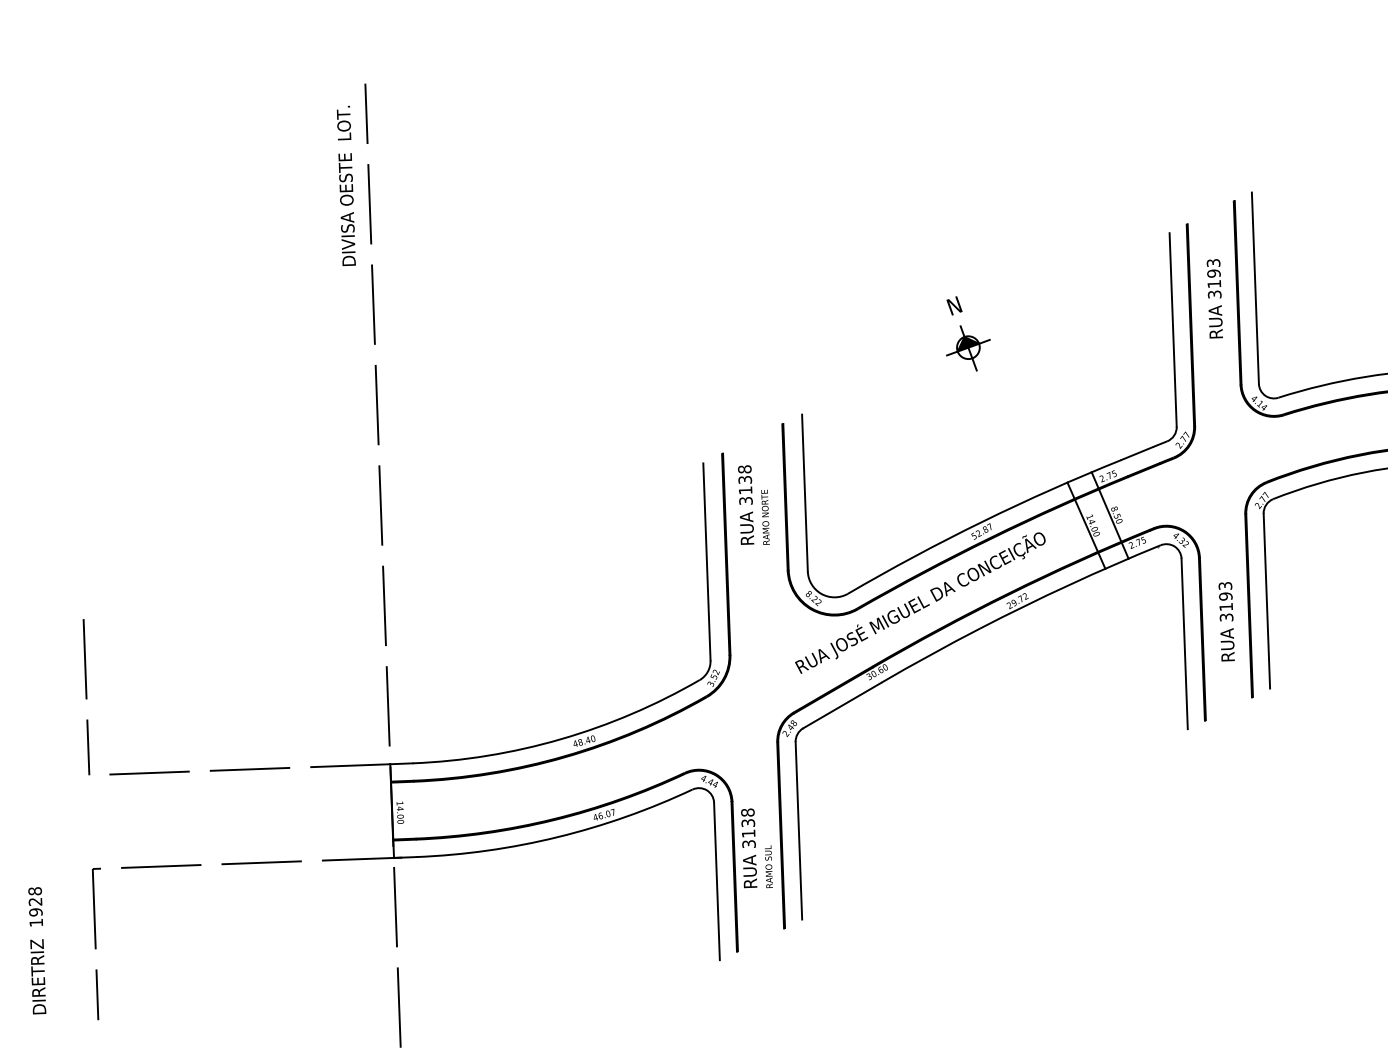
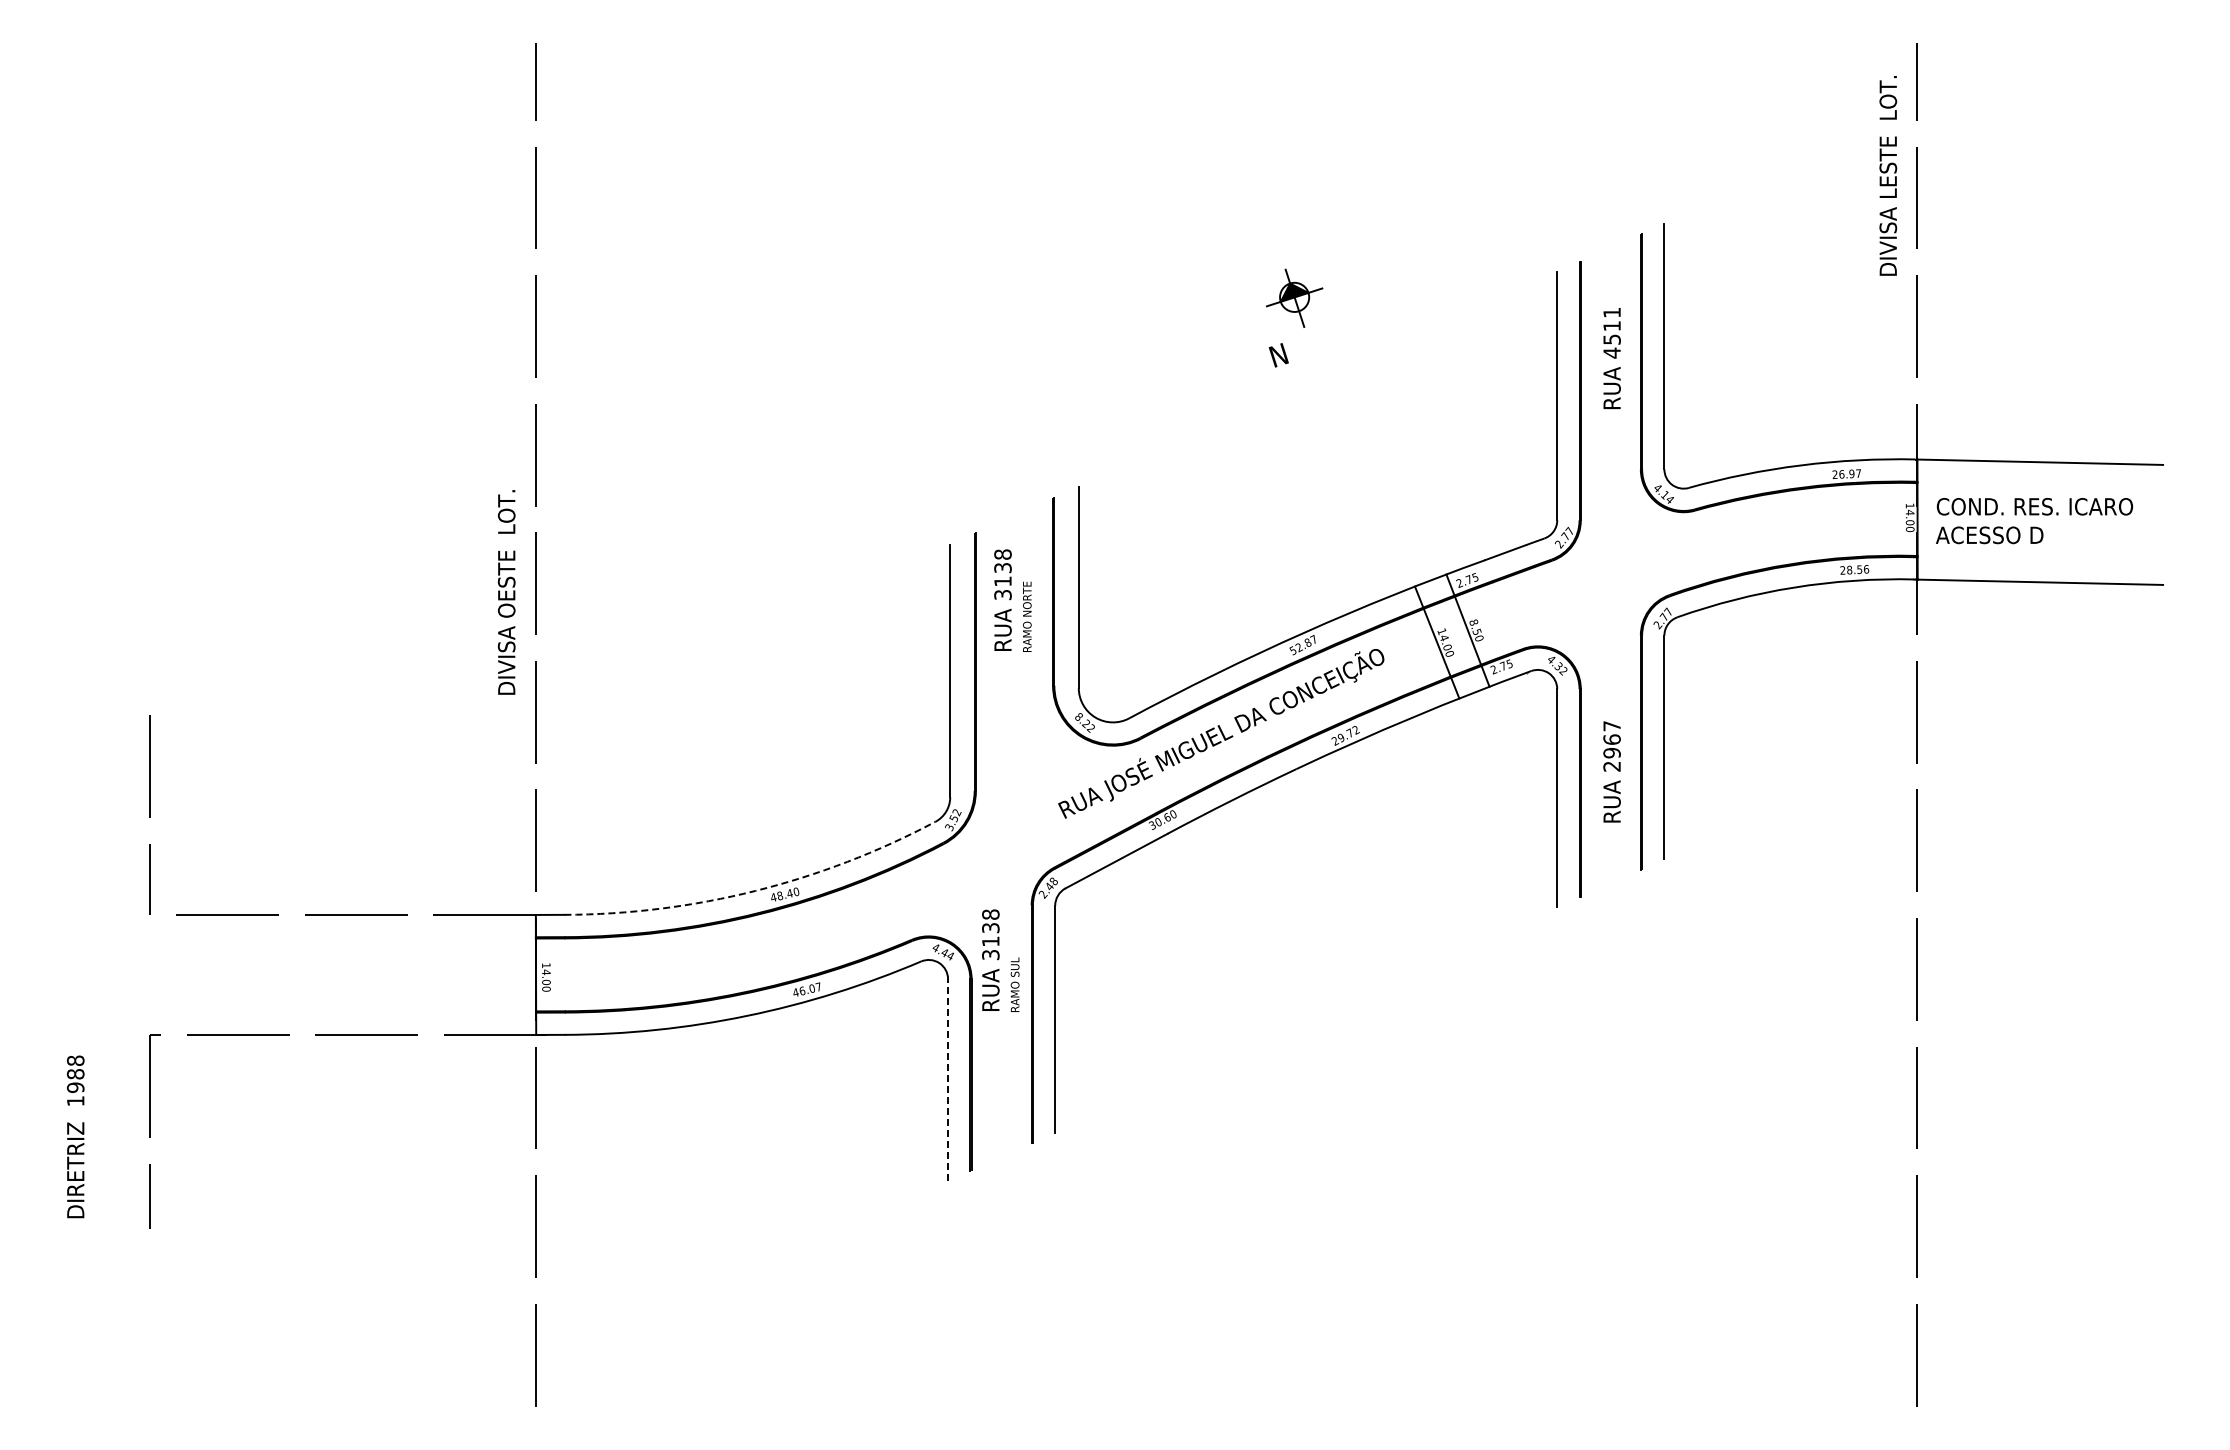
text: (346, 186) -> (506, 592), moved
text: (1213, 278) -> (1611, 332), 3193 -> 4511
part: (968, 347) -> (1294, 297), moved
text: (1225, 601) -> (1611, 746), 3193 -> 2967
arc: (561, 738) -> (755, 890), solid -> dashed
text: (756, 848) -> (1000, 960), moved
line: (717, 881) -> (948, 1080), solid -> dashed
text: (35, 902) -> (75, 1074), 1928 -> 1988

